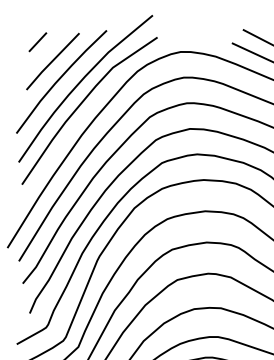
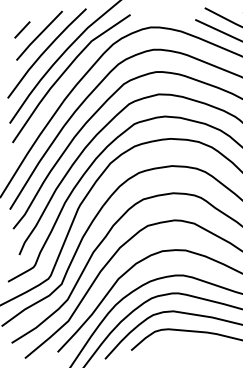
line: (37, 41) -> (22, 29), moved

